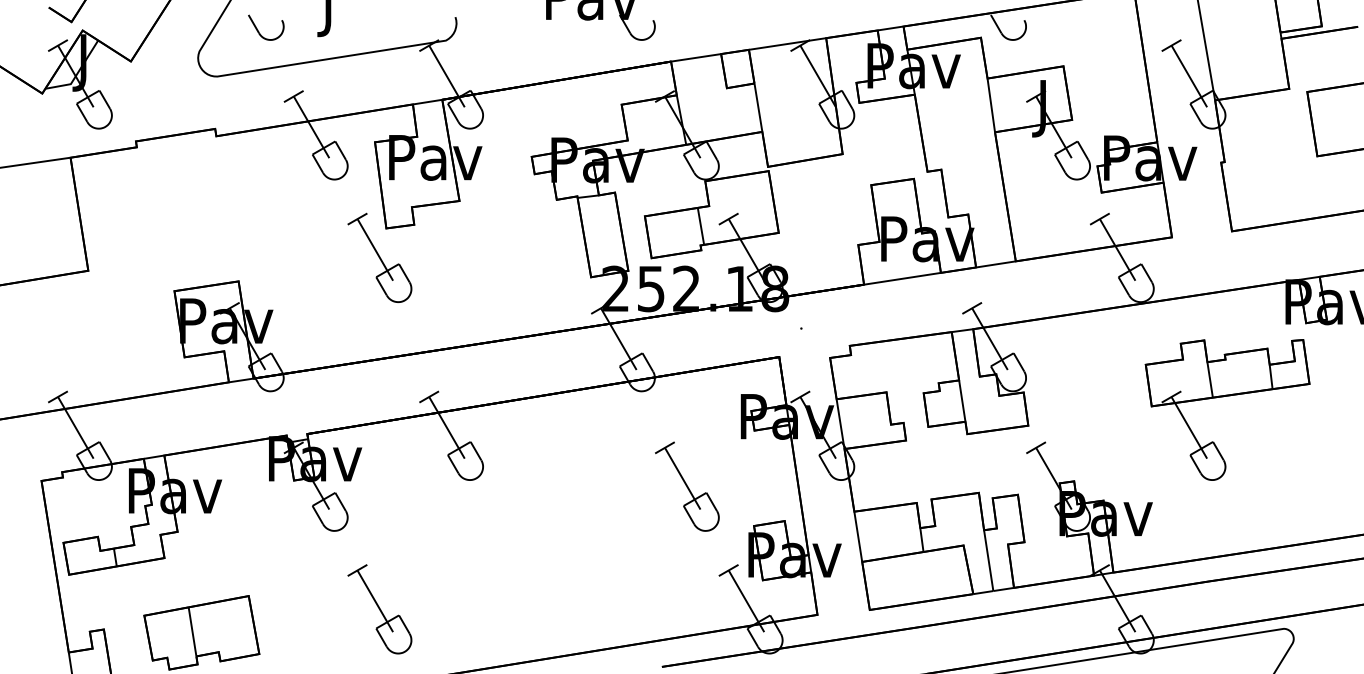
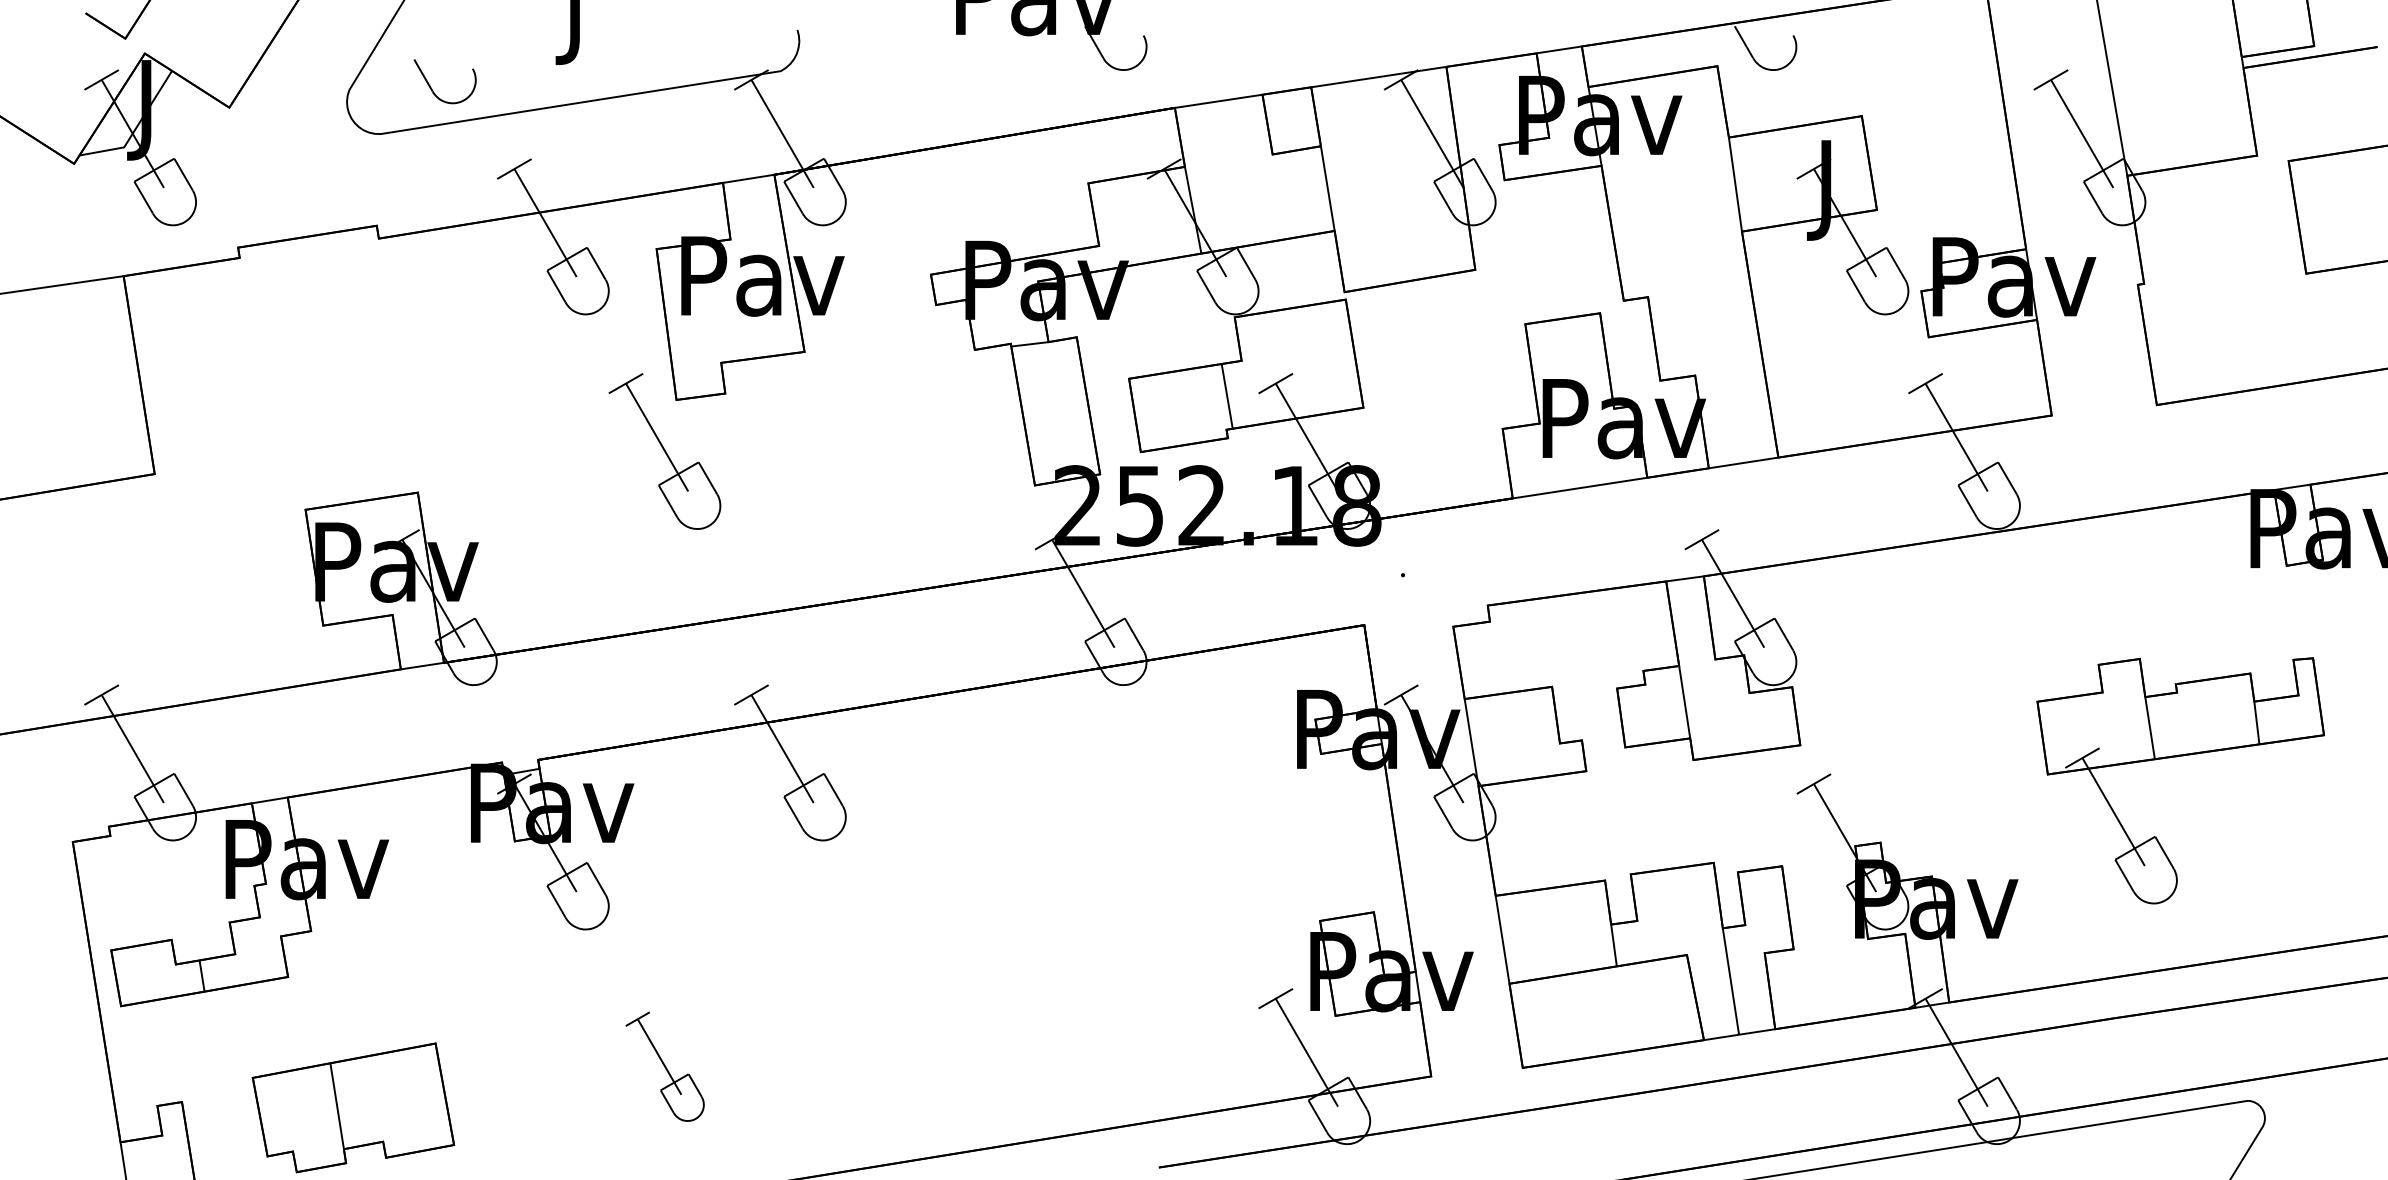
part: (259, 31) -> (433, 88), moved
part: (1223, 397) -> (2173, 758), moved
part: (687, 486) -> (1203, 851), removed
part: (379, 609) -> (664, 1067), size x0.7

